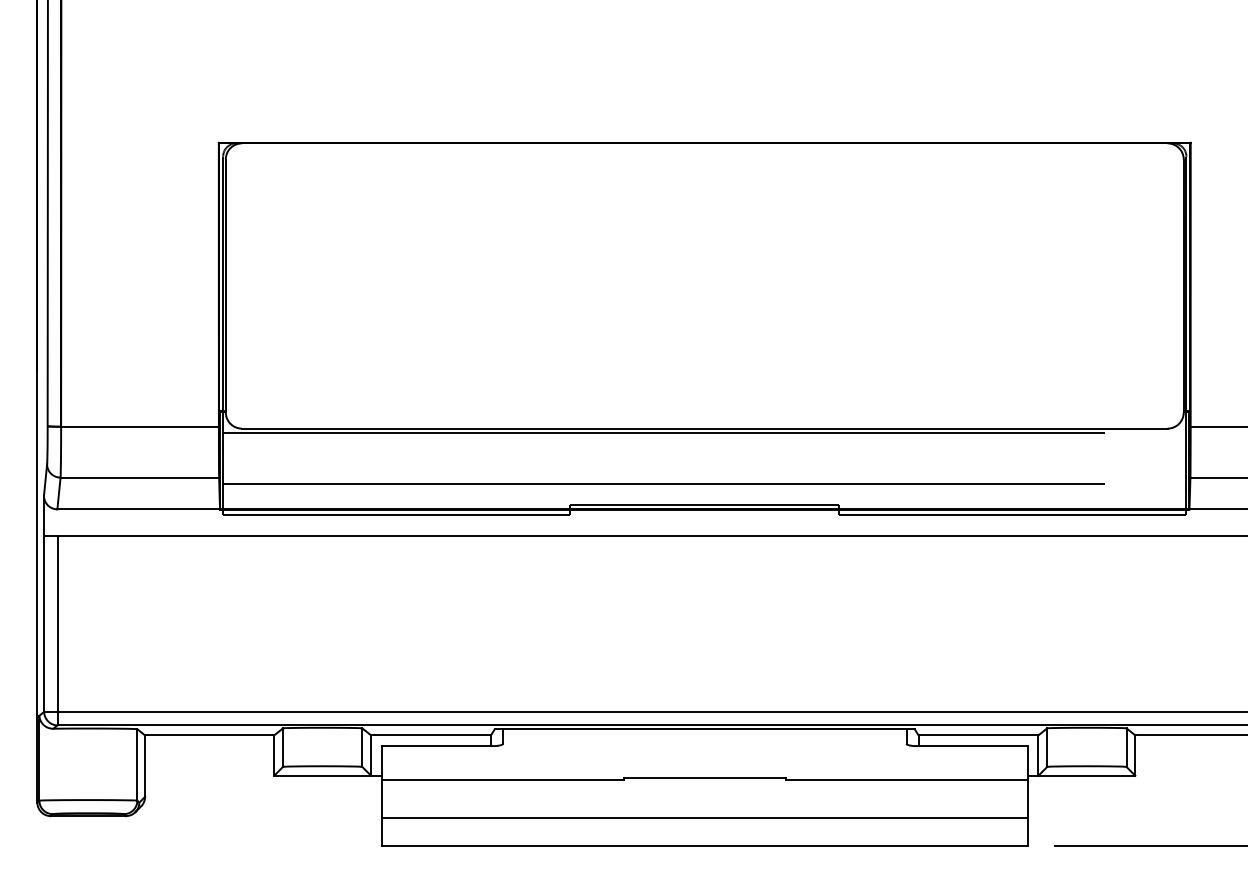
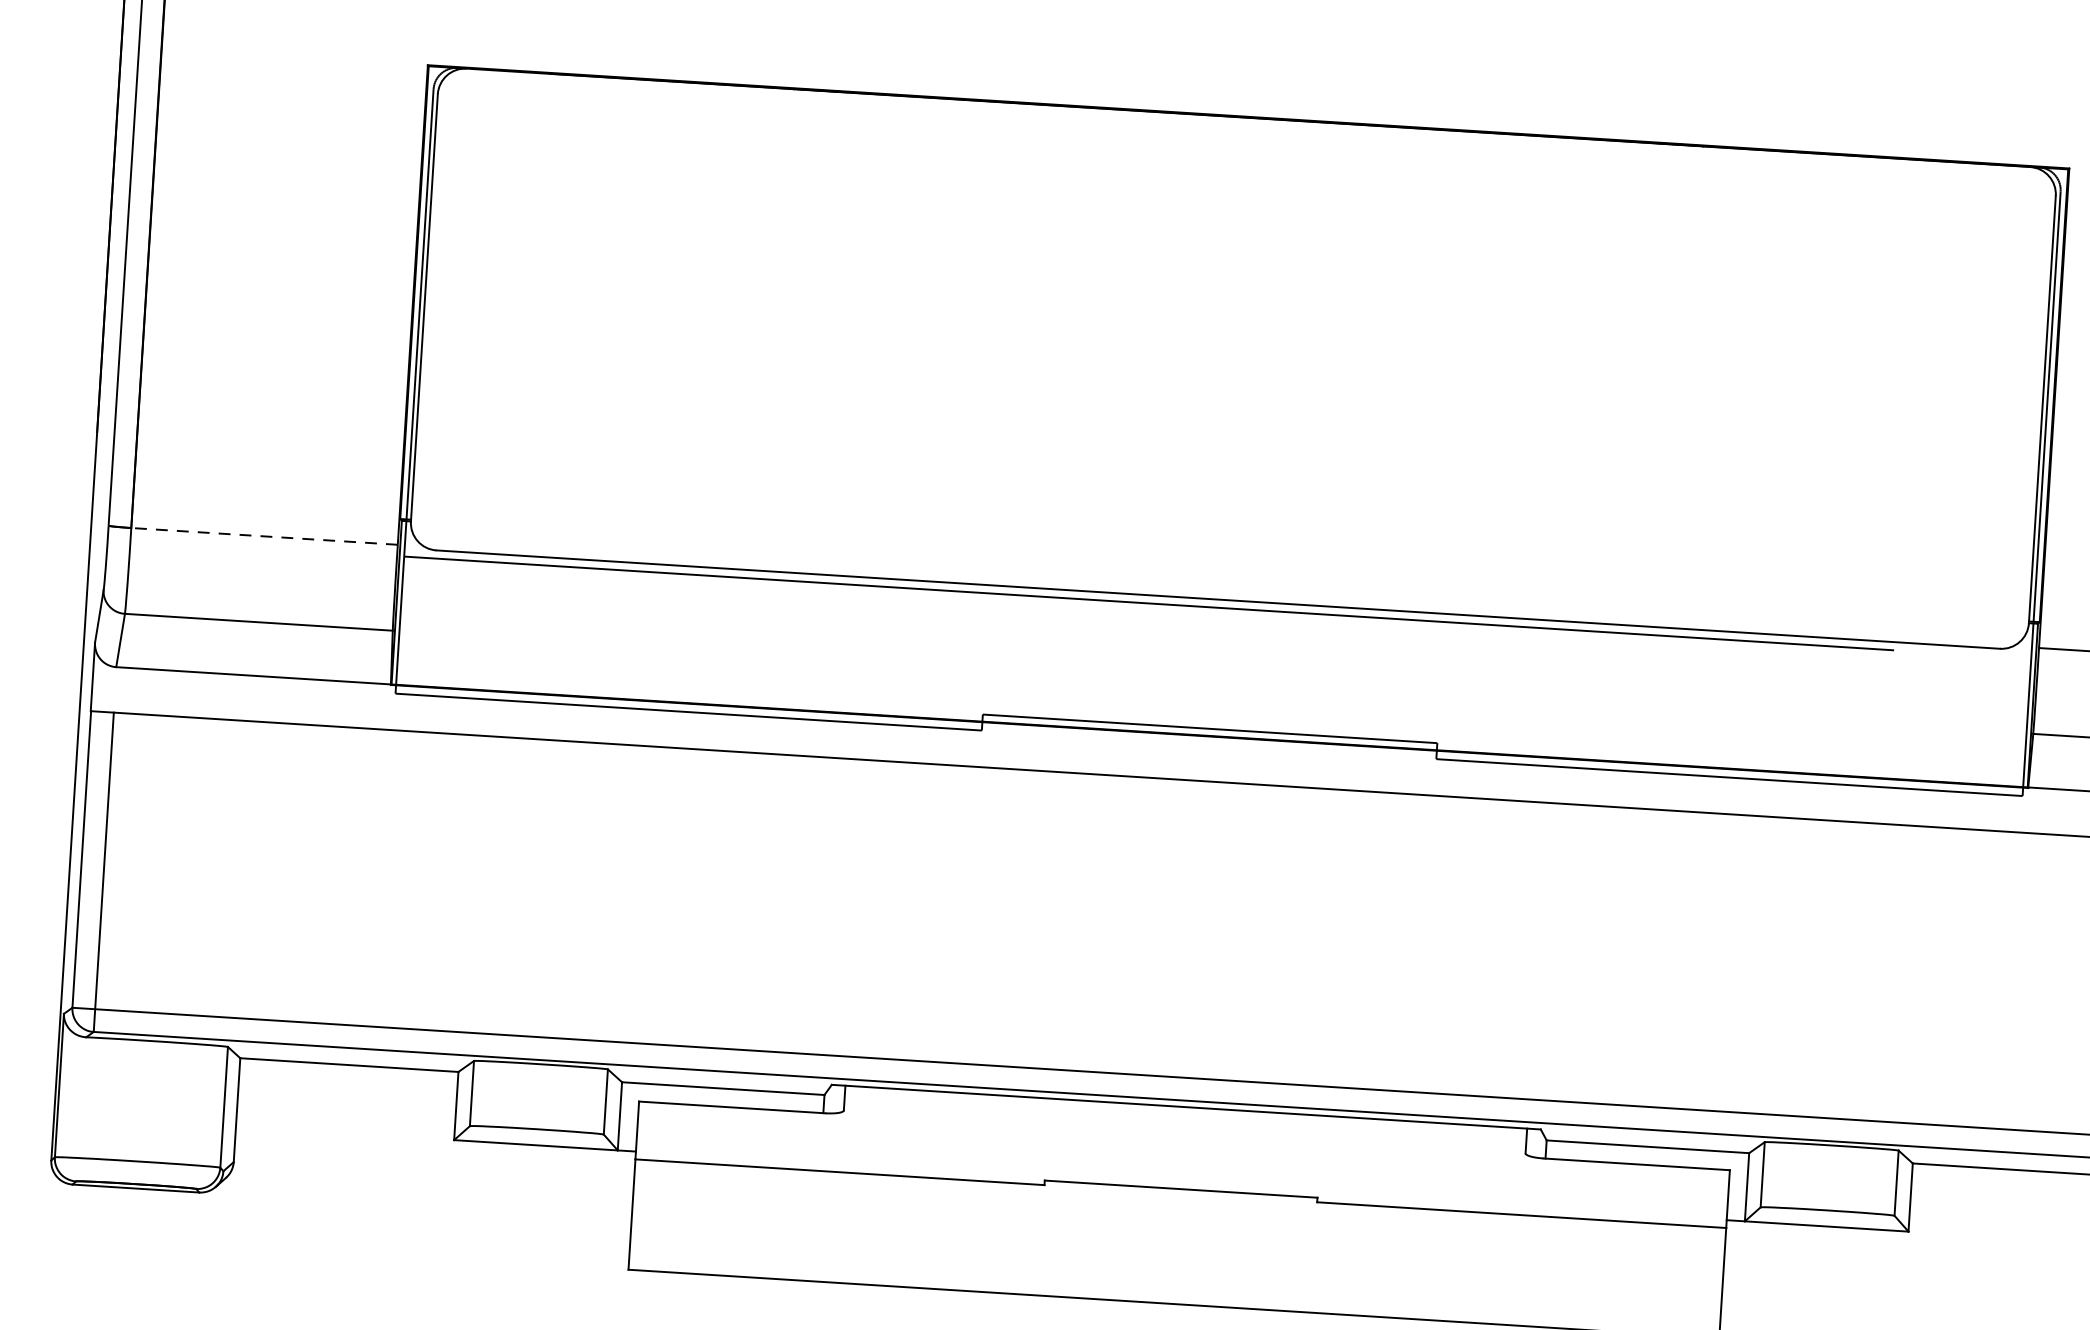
line: (140, 426) -> (265, 536), solid -> dashed
line: (704, 484) -> (1211, 693), removed
line: (704, 817) -> (1176, 1256), removed

